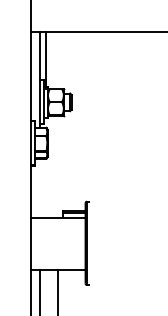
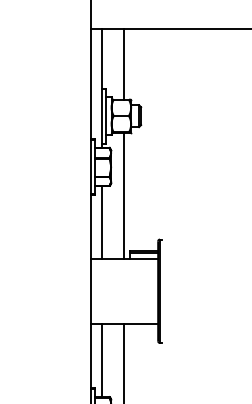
line: (46, 59) -> (123, 63), moved
line: (57, 166) -> (123, 195), added
line: (39, 187) -> (101, 222), added

